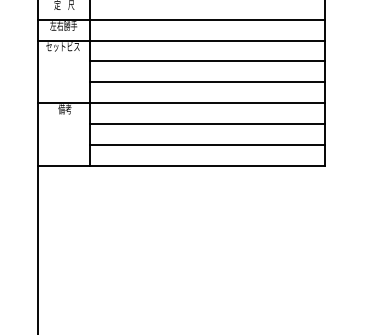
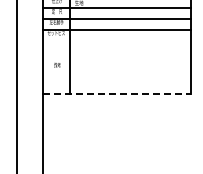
line: (207, 61) -> (130, 40), removed
line: (207, 82) -> (130, 51), removed
line: (179, 103) -> (116, 62), removed
line: (207, 123) -> (130, 72), removed
line: (207, 144) -> (130, 83), removed
line: (181, 166) -> (117, 94), solid -> dashed

